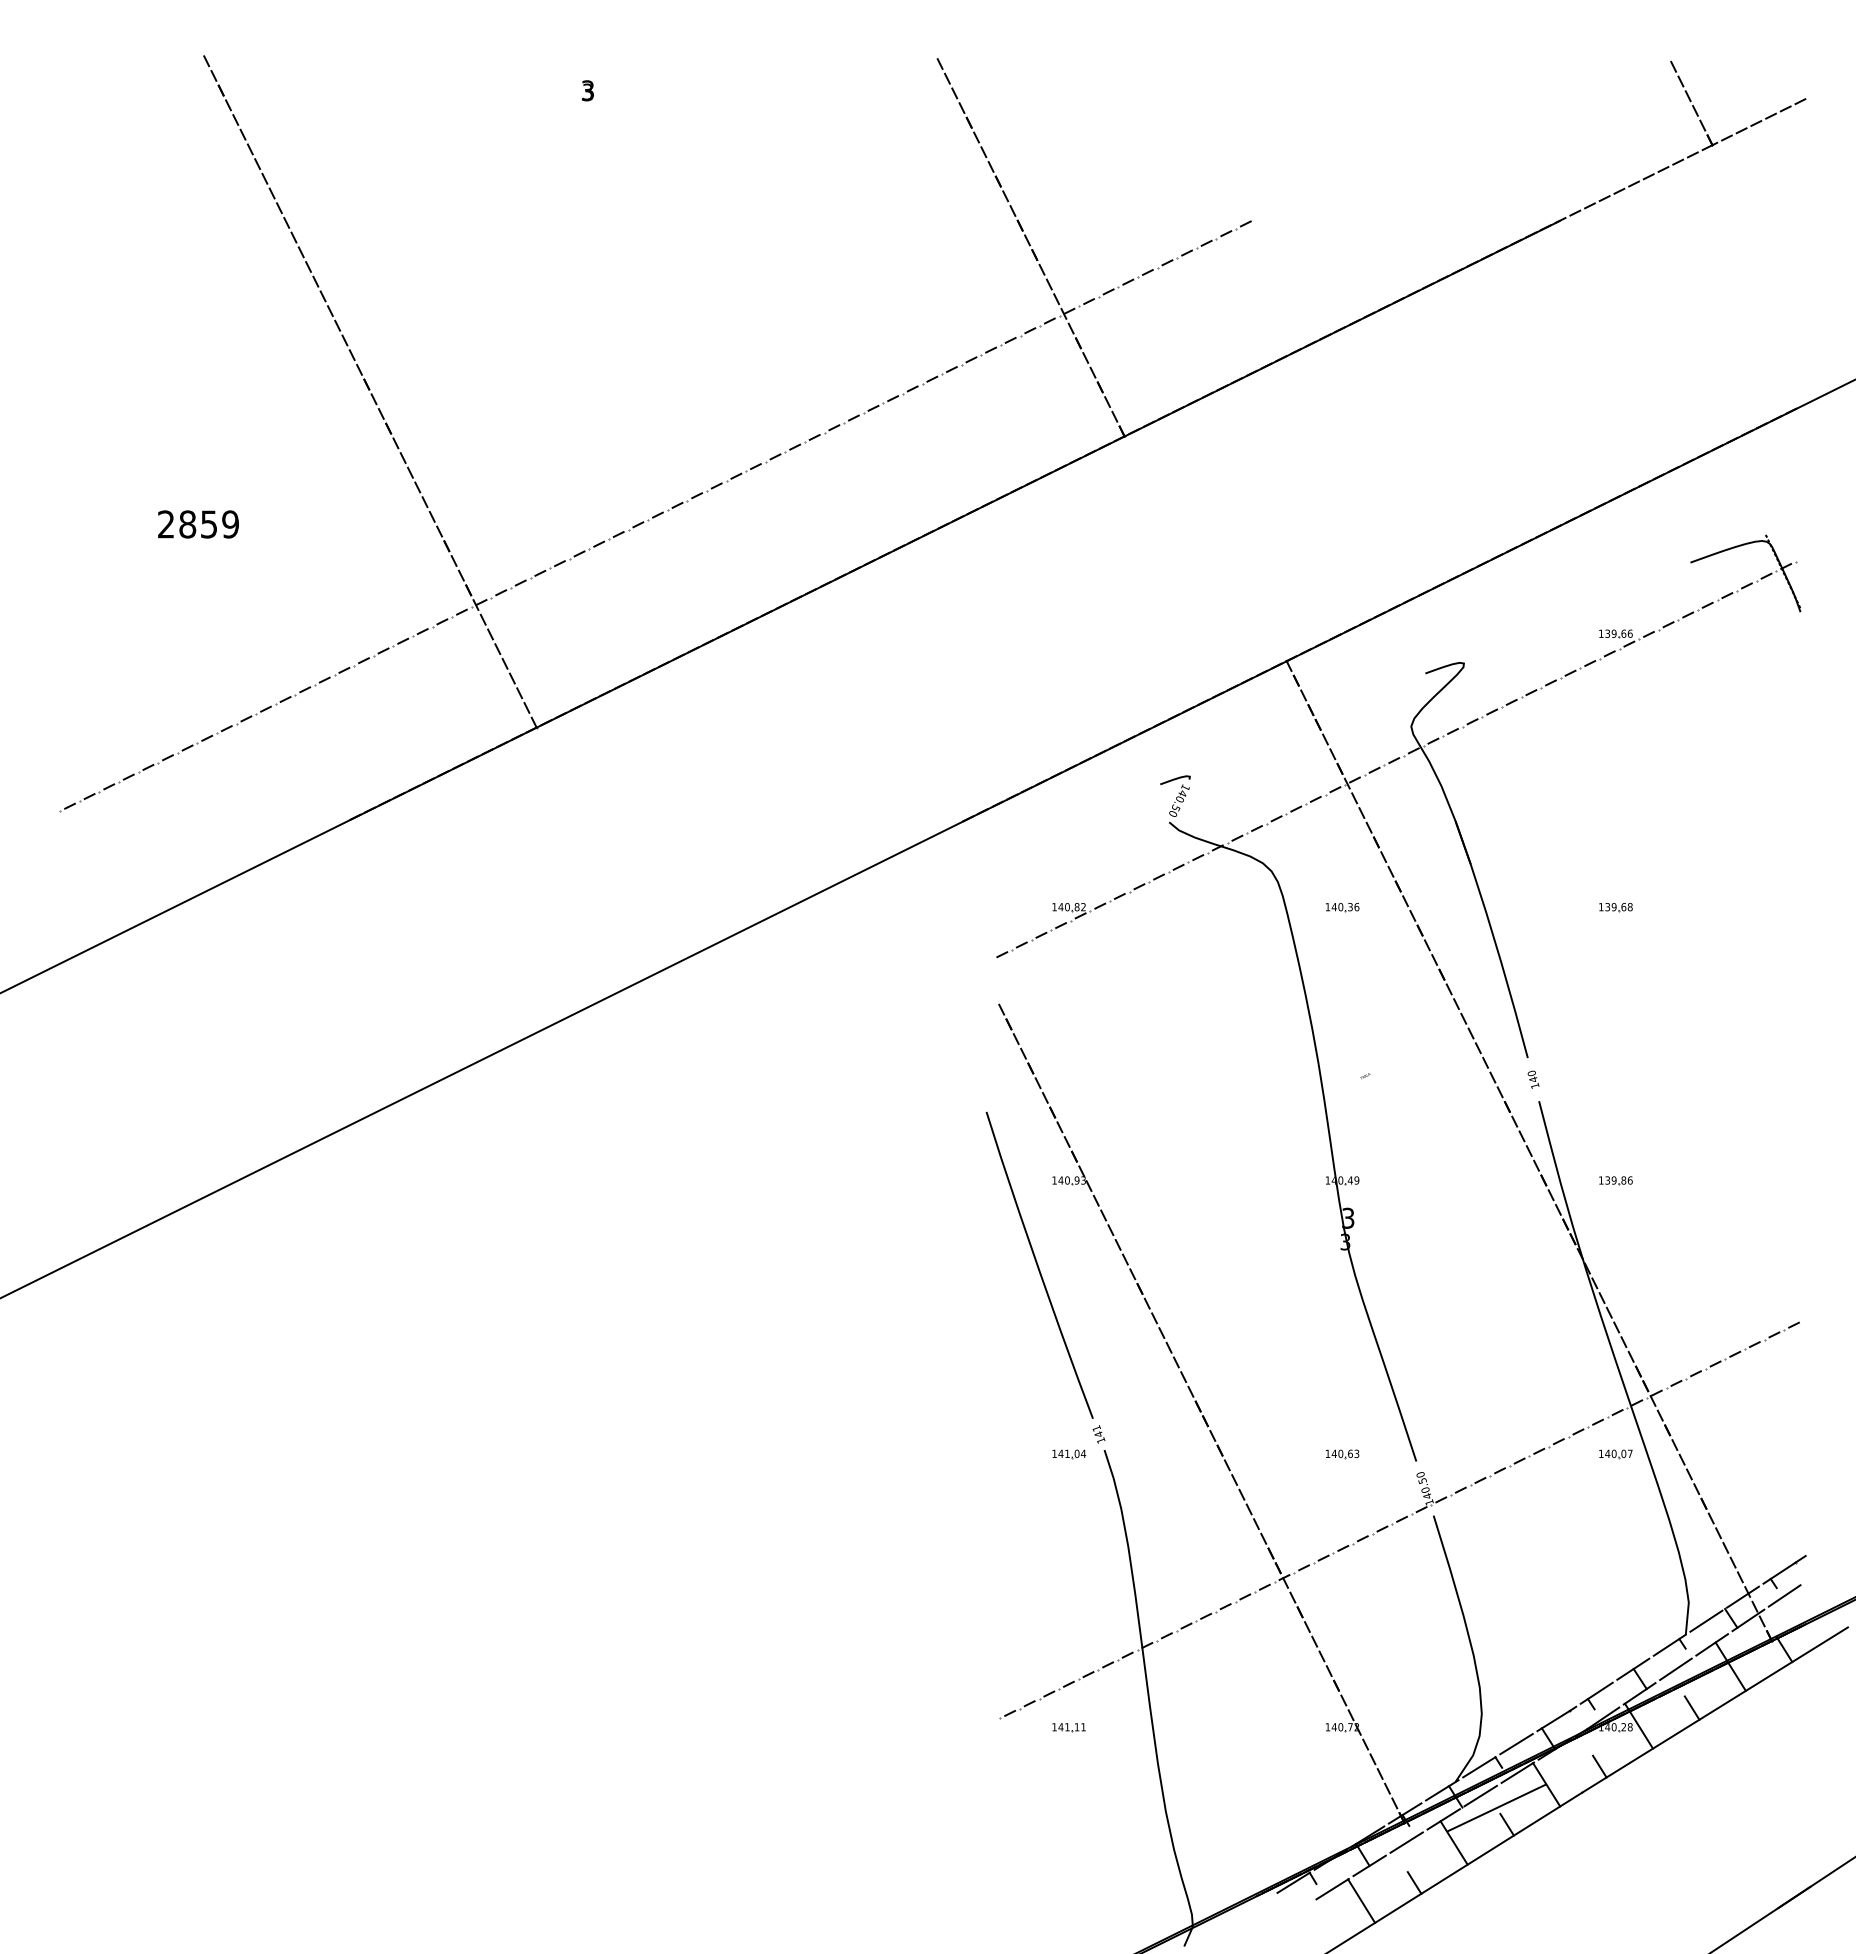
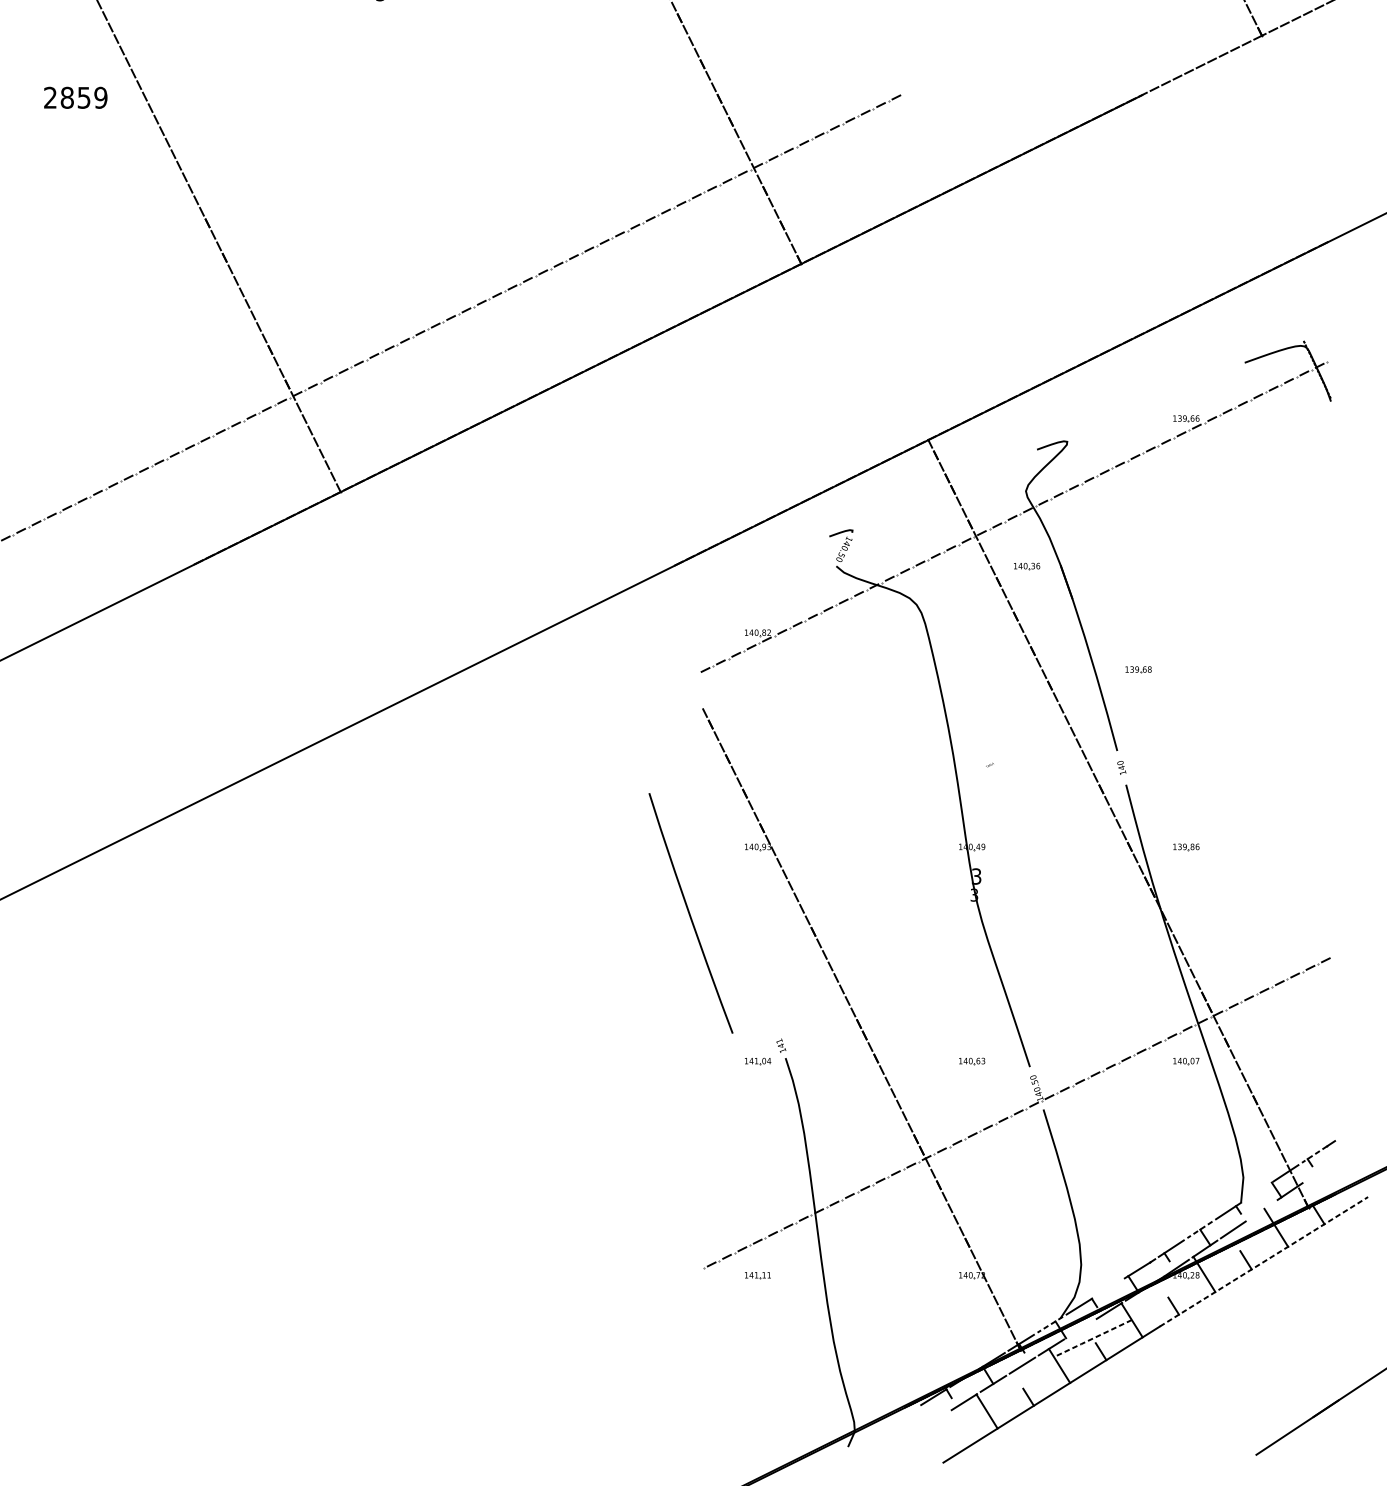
text: (198, 524) -> (75, 97), moved
part: (1342, 907) -> (1026, 566), moved
part: (1615, 907) -> (1138, 669), moved
curve: (1038, 1264) -> (690, 912), moved
line: (1779, 1573) -> (1314, 1154), solid -> dashed
line: (1784, 1595) -> (1318, 1172), removed
line: (1706, 1620) -> (1257, 1191), removed
line: (1712, 1644) -> (1261, 1210), removed
line: (1632, 1669) -> (1199, 1230), solid -> dashed
line: (1715, 1709) -> (1264, 1261), solid -> dashed
line: (1516, 1744) -> (1108, 1288), removed
line: (1441, 1790) -> (1049, 1324), solid -> dashed
line: (1480, 1795) -> (1080, 1328), removed
line: (1496, 1808) -> (1092, 1338), solid -> dashed

